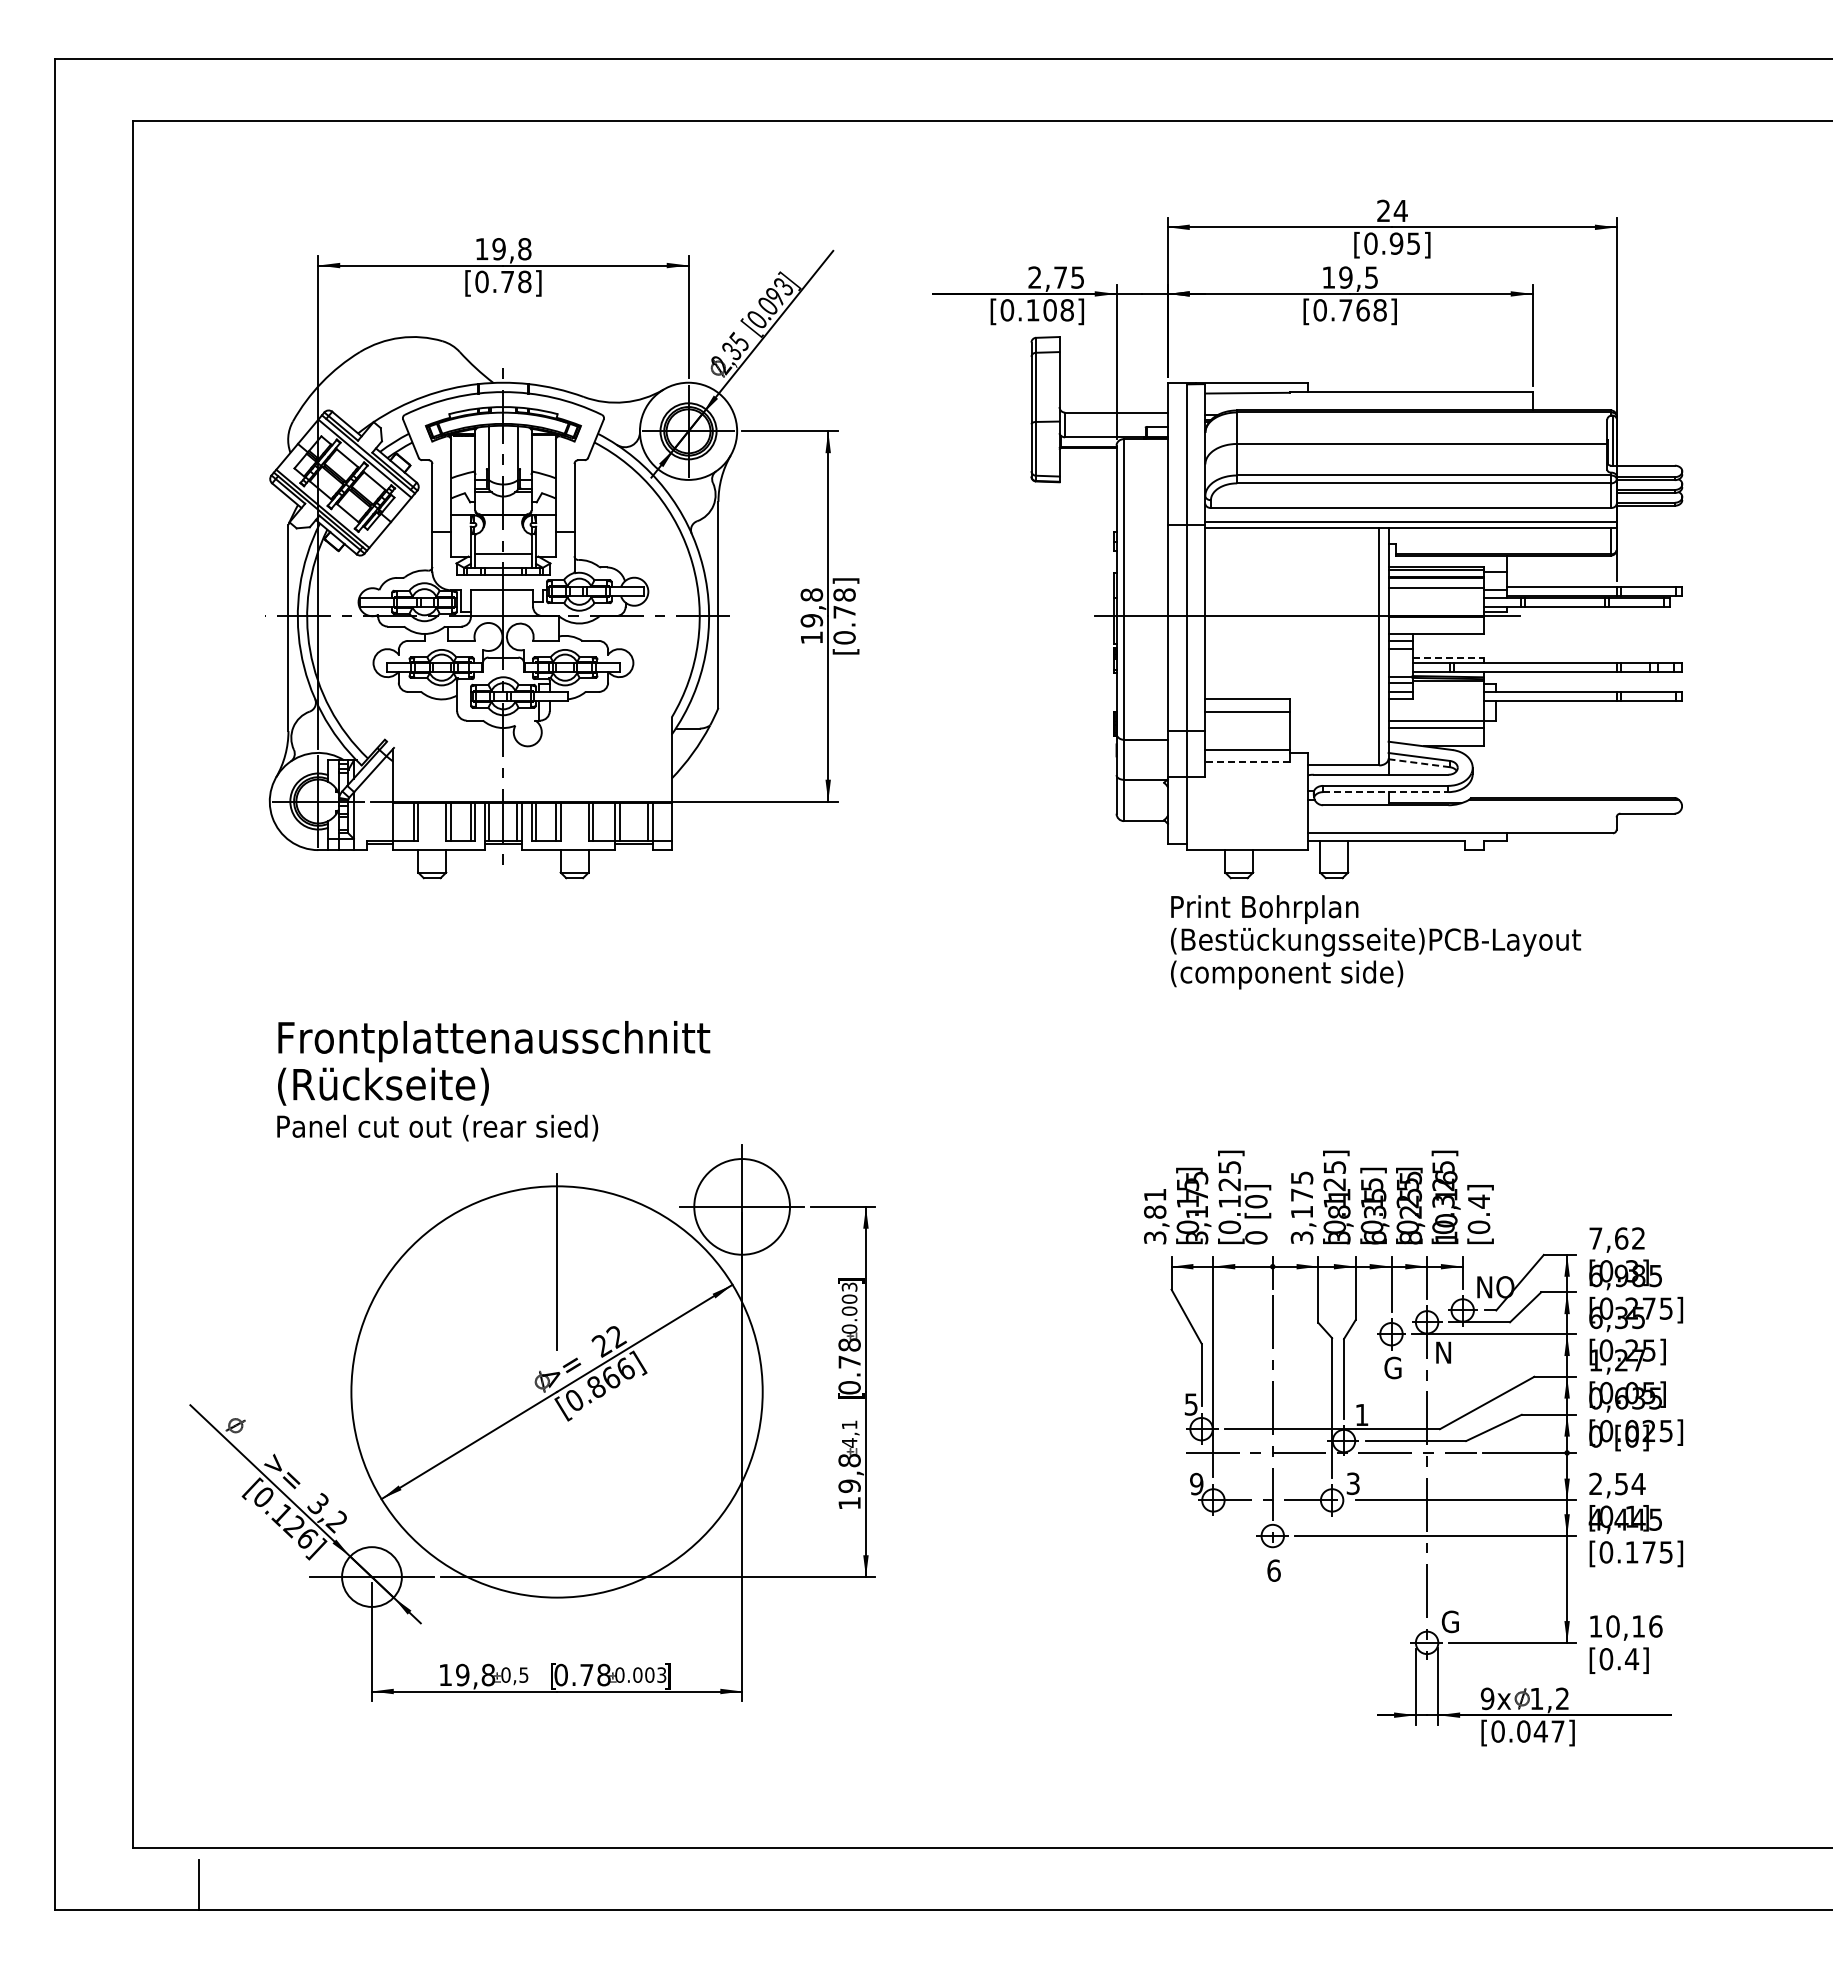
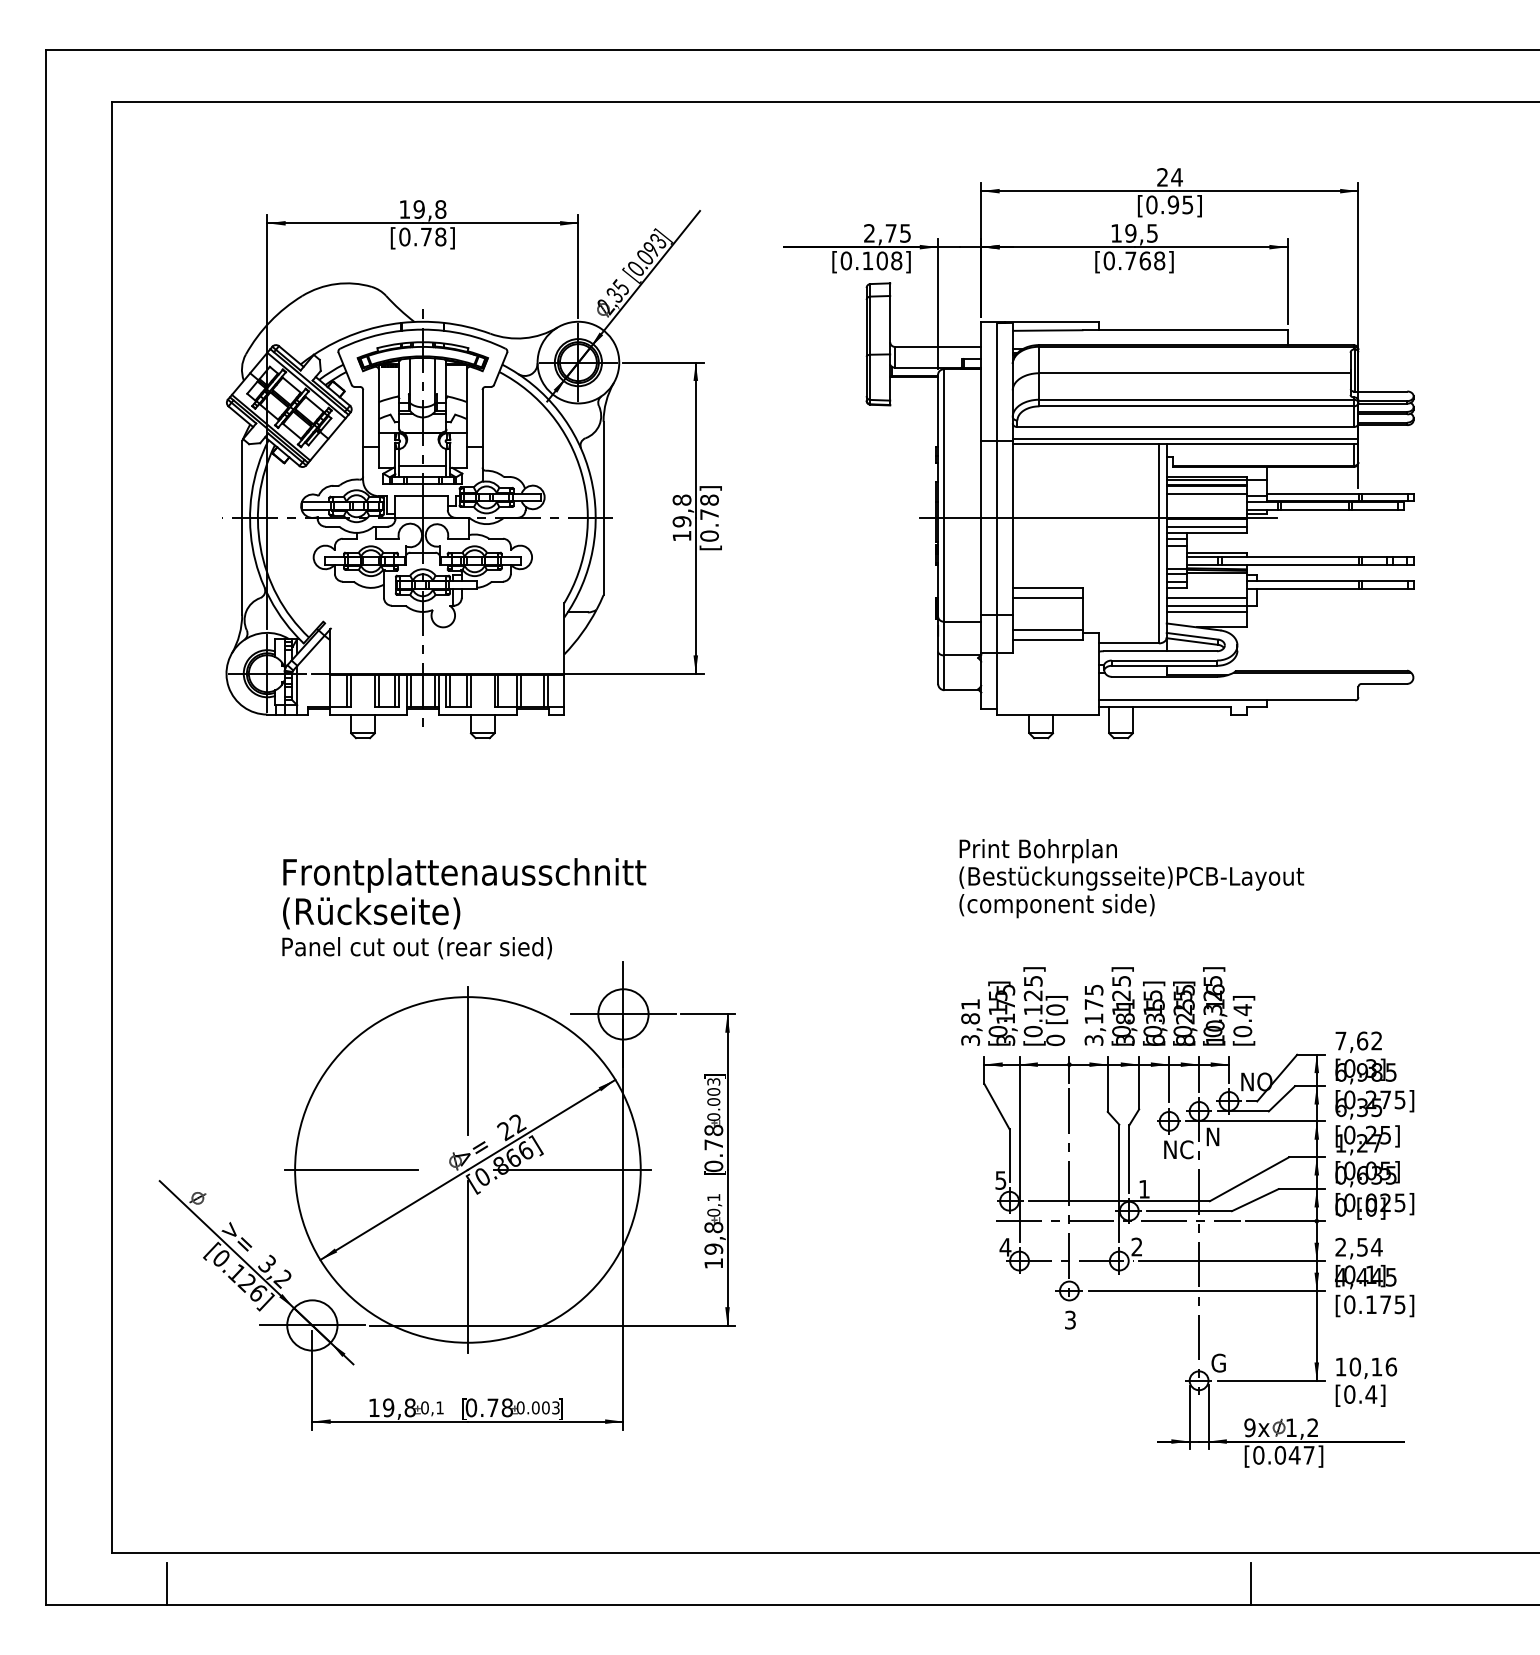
line: (1435, 626) -> (1206, 526), added
line: (1448, 657) -> (1217, 552), dashed -> solid
line: (1435, 711) -> (1206, 598), added
line: (1246, 761) -> (1047, 640), dashed -> solid
line: (1419, 763) -> (1192, 641), dashed -> solid
line: (1385, 792) -> (1164, 666), dashed -> solid
text: (1376, 942) -> (1132, 878), moved
text: (493, 1081) -> (464, 909), moved
circle: (742, 1206) -> (623, 1014), size x0.62
text: (1402, 1367) -> (1178, 1149), G -> NC
line: (417, 1391) -> (350, 1169), added
line: (681, 1391) -> (572, 1169), added
text: (849, 1442) -> (713, 1212), 4,1 -> 0,1
text: (1196, 1483) -> (1005, 1246), 9 -> 4
text: (1352, 1483) -> (1136, 1246), 3 -> 2
line: (557, 1507) -> (468, 1267), added
text: (1273, 1570) -> (1070, 1319), 6 -> 3
text: (523, 1674) -> (439, 1407), 0,5 -> 0,1
line: (1488, 1884) -> (1250, 1583), added

